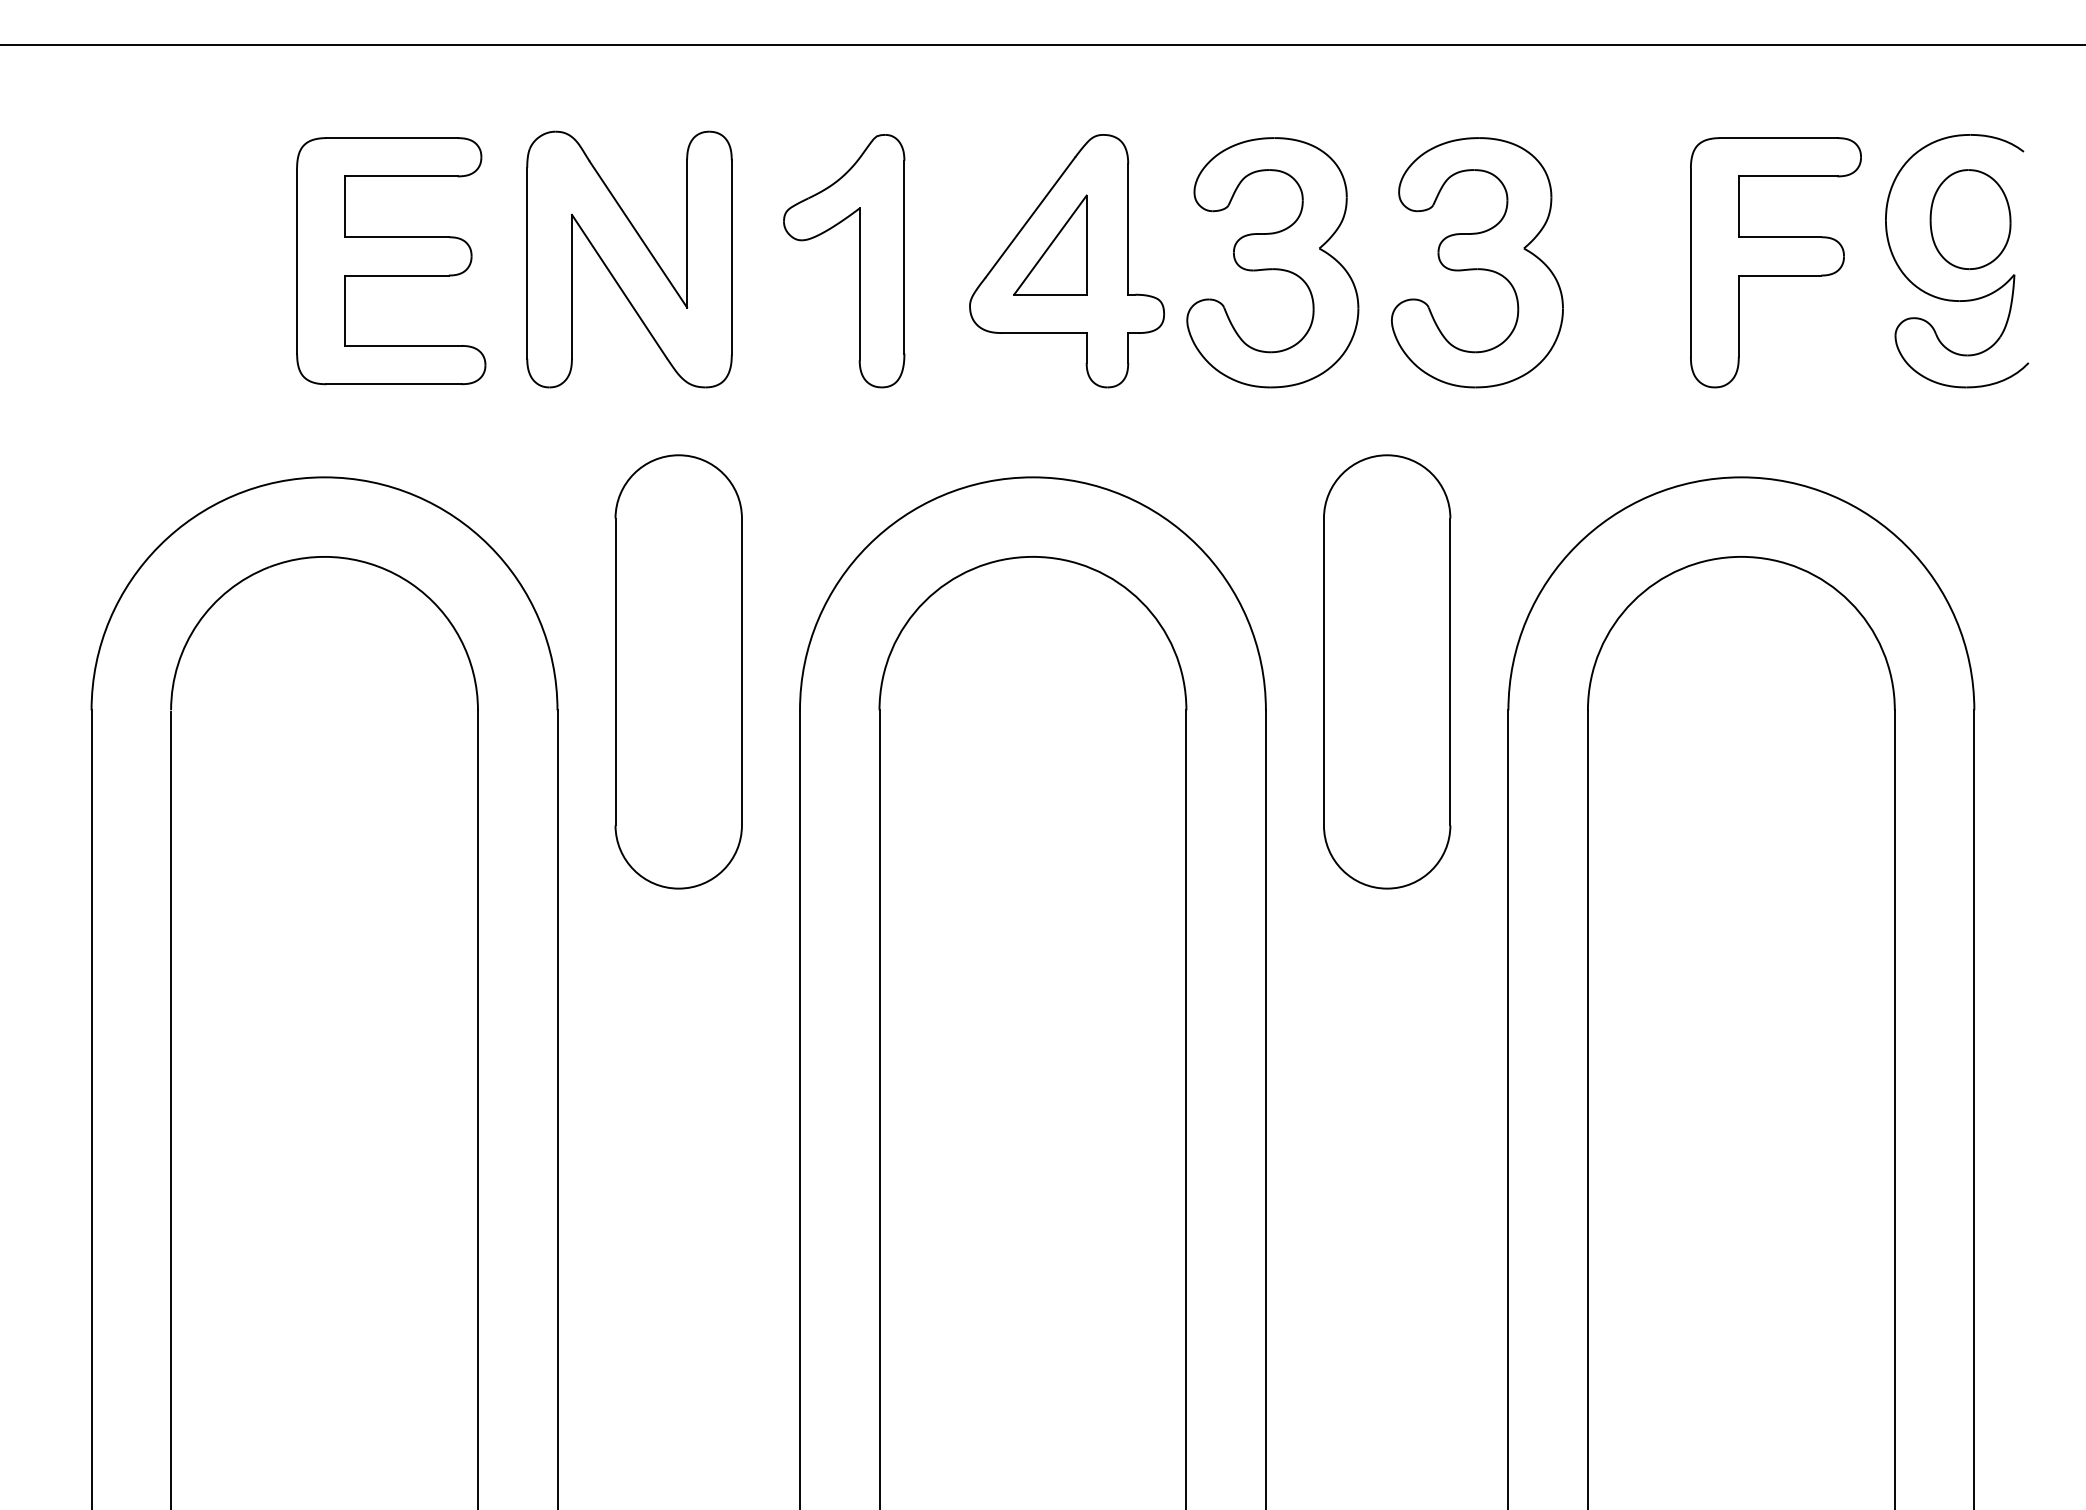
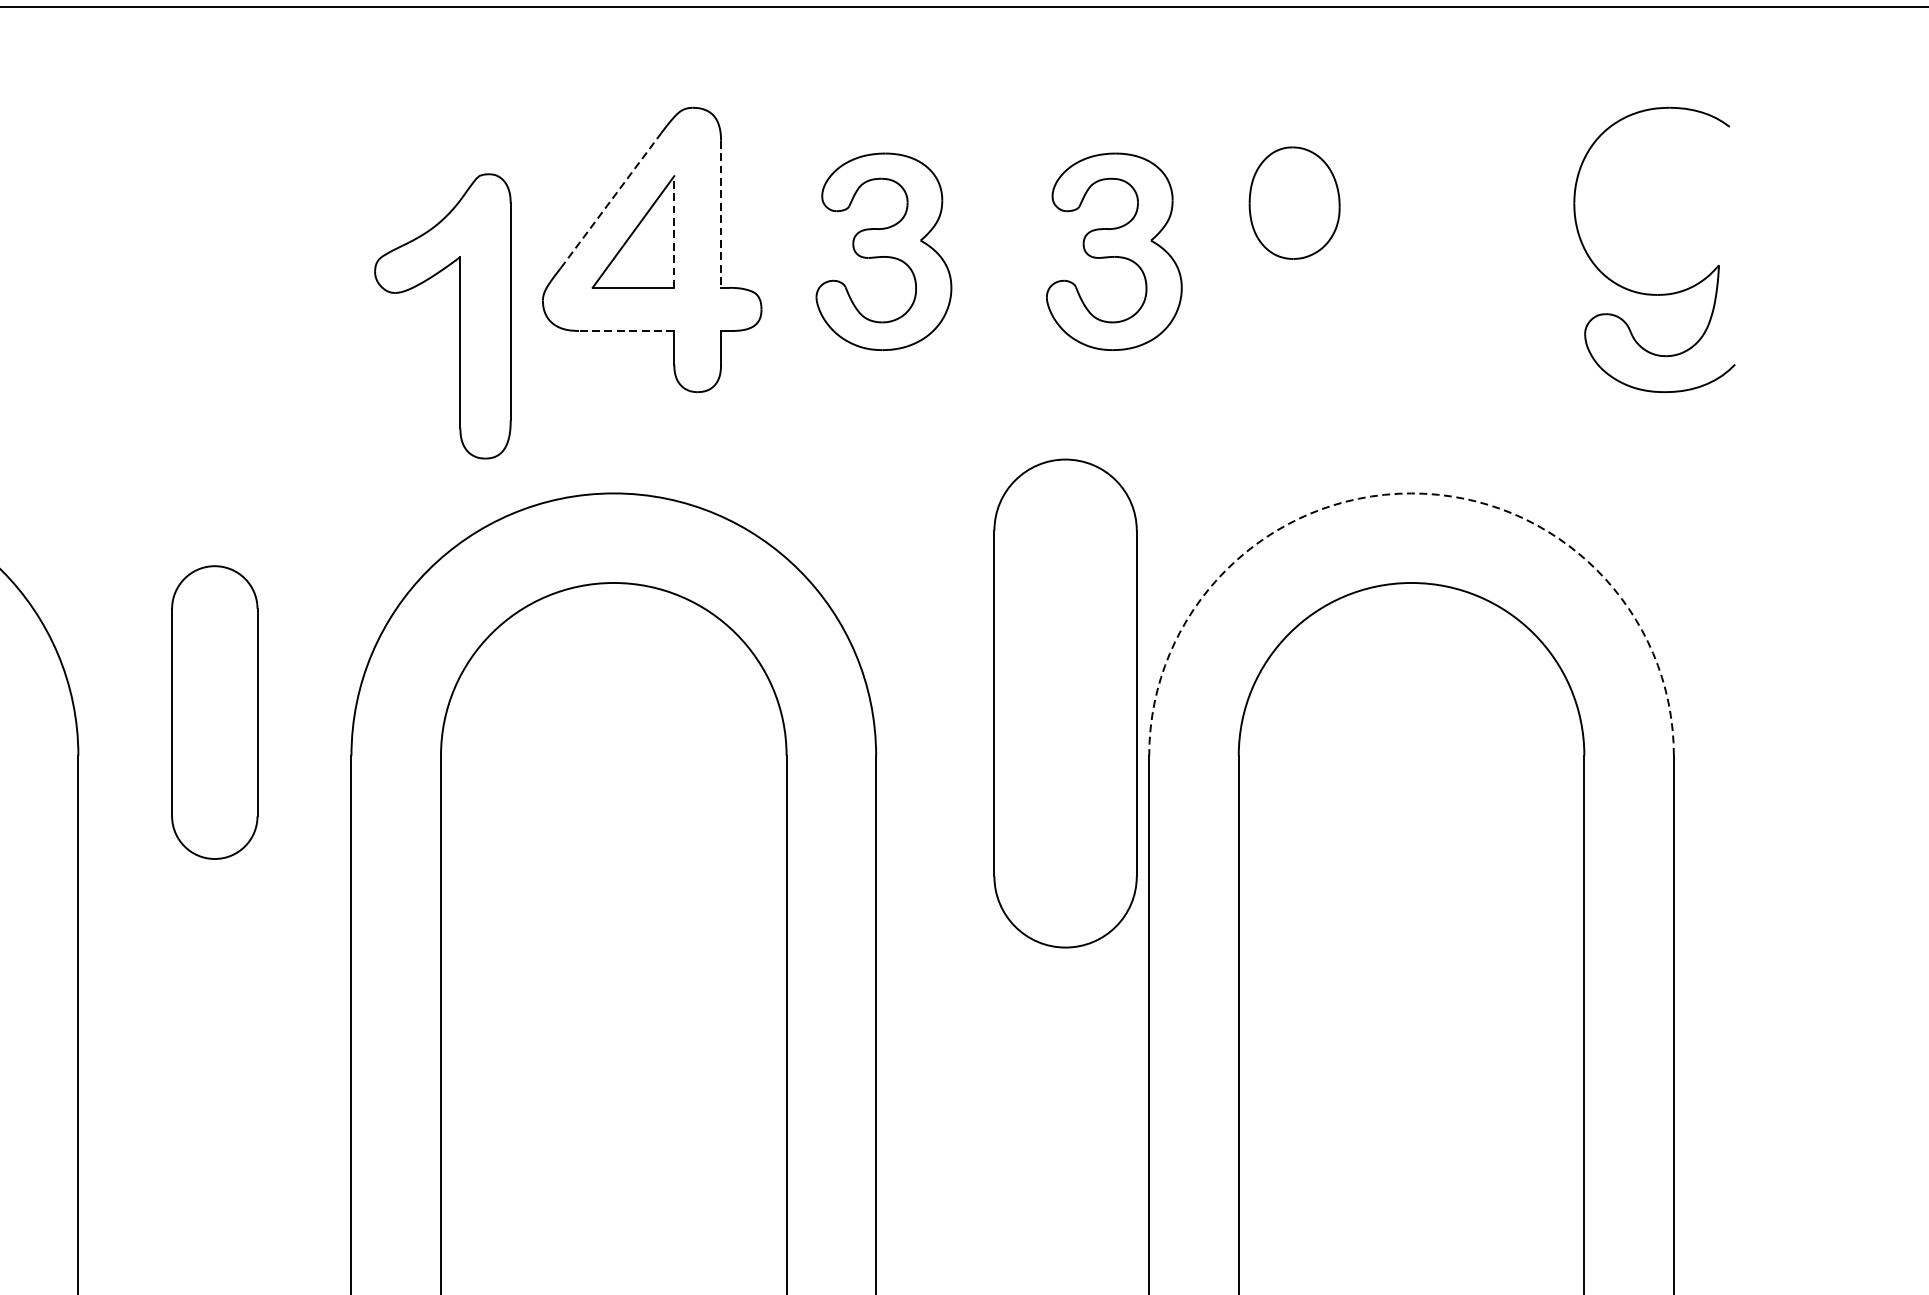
line: (1030, 217) -> (611, 200), solid -> dashed
part: (1970, 219) -> (1294, 203), moved
line: (1128, 229) -> (721, 214), solid -> dashed
line: (1086, 245) -> (674, 232), solid -> dashed
part: (629, 259) -> (159, 248), removed
part: (859, 261) -> (460, 316), moved
part: (1272, 262) -> (883, 251), size x0.7
part: (1477, 262) -> (1114, 251), size x0.7
part: (1775, 262) -> (1449, 251), removed
line: (1043, 333) -> (625, 331), solid -> dashed
arc: (1741, 477) -> (1411, 493), solid -> dashed
part: (678, 671) -> (214, 712), size x0.6
part: (1387, 671) -> (1065, 703), moved

